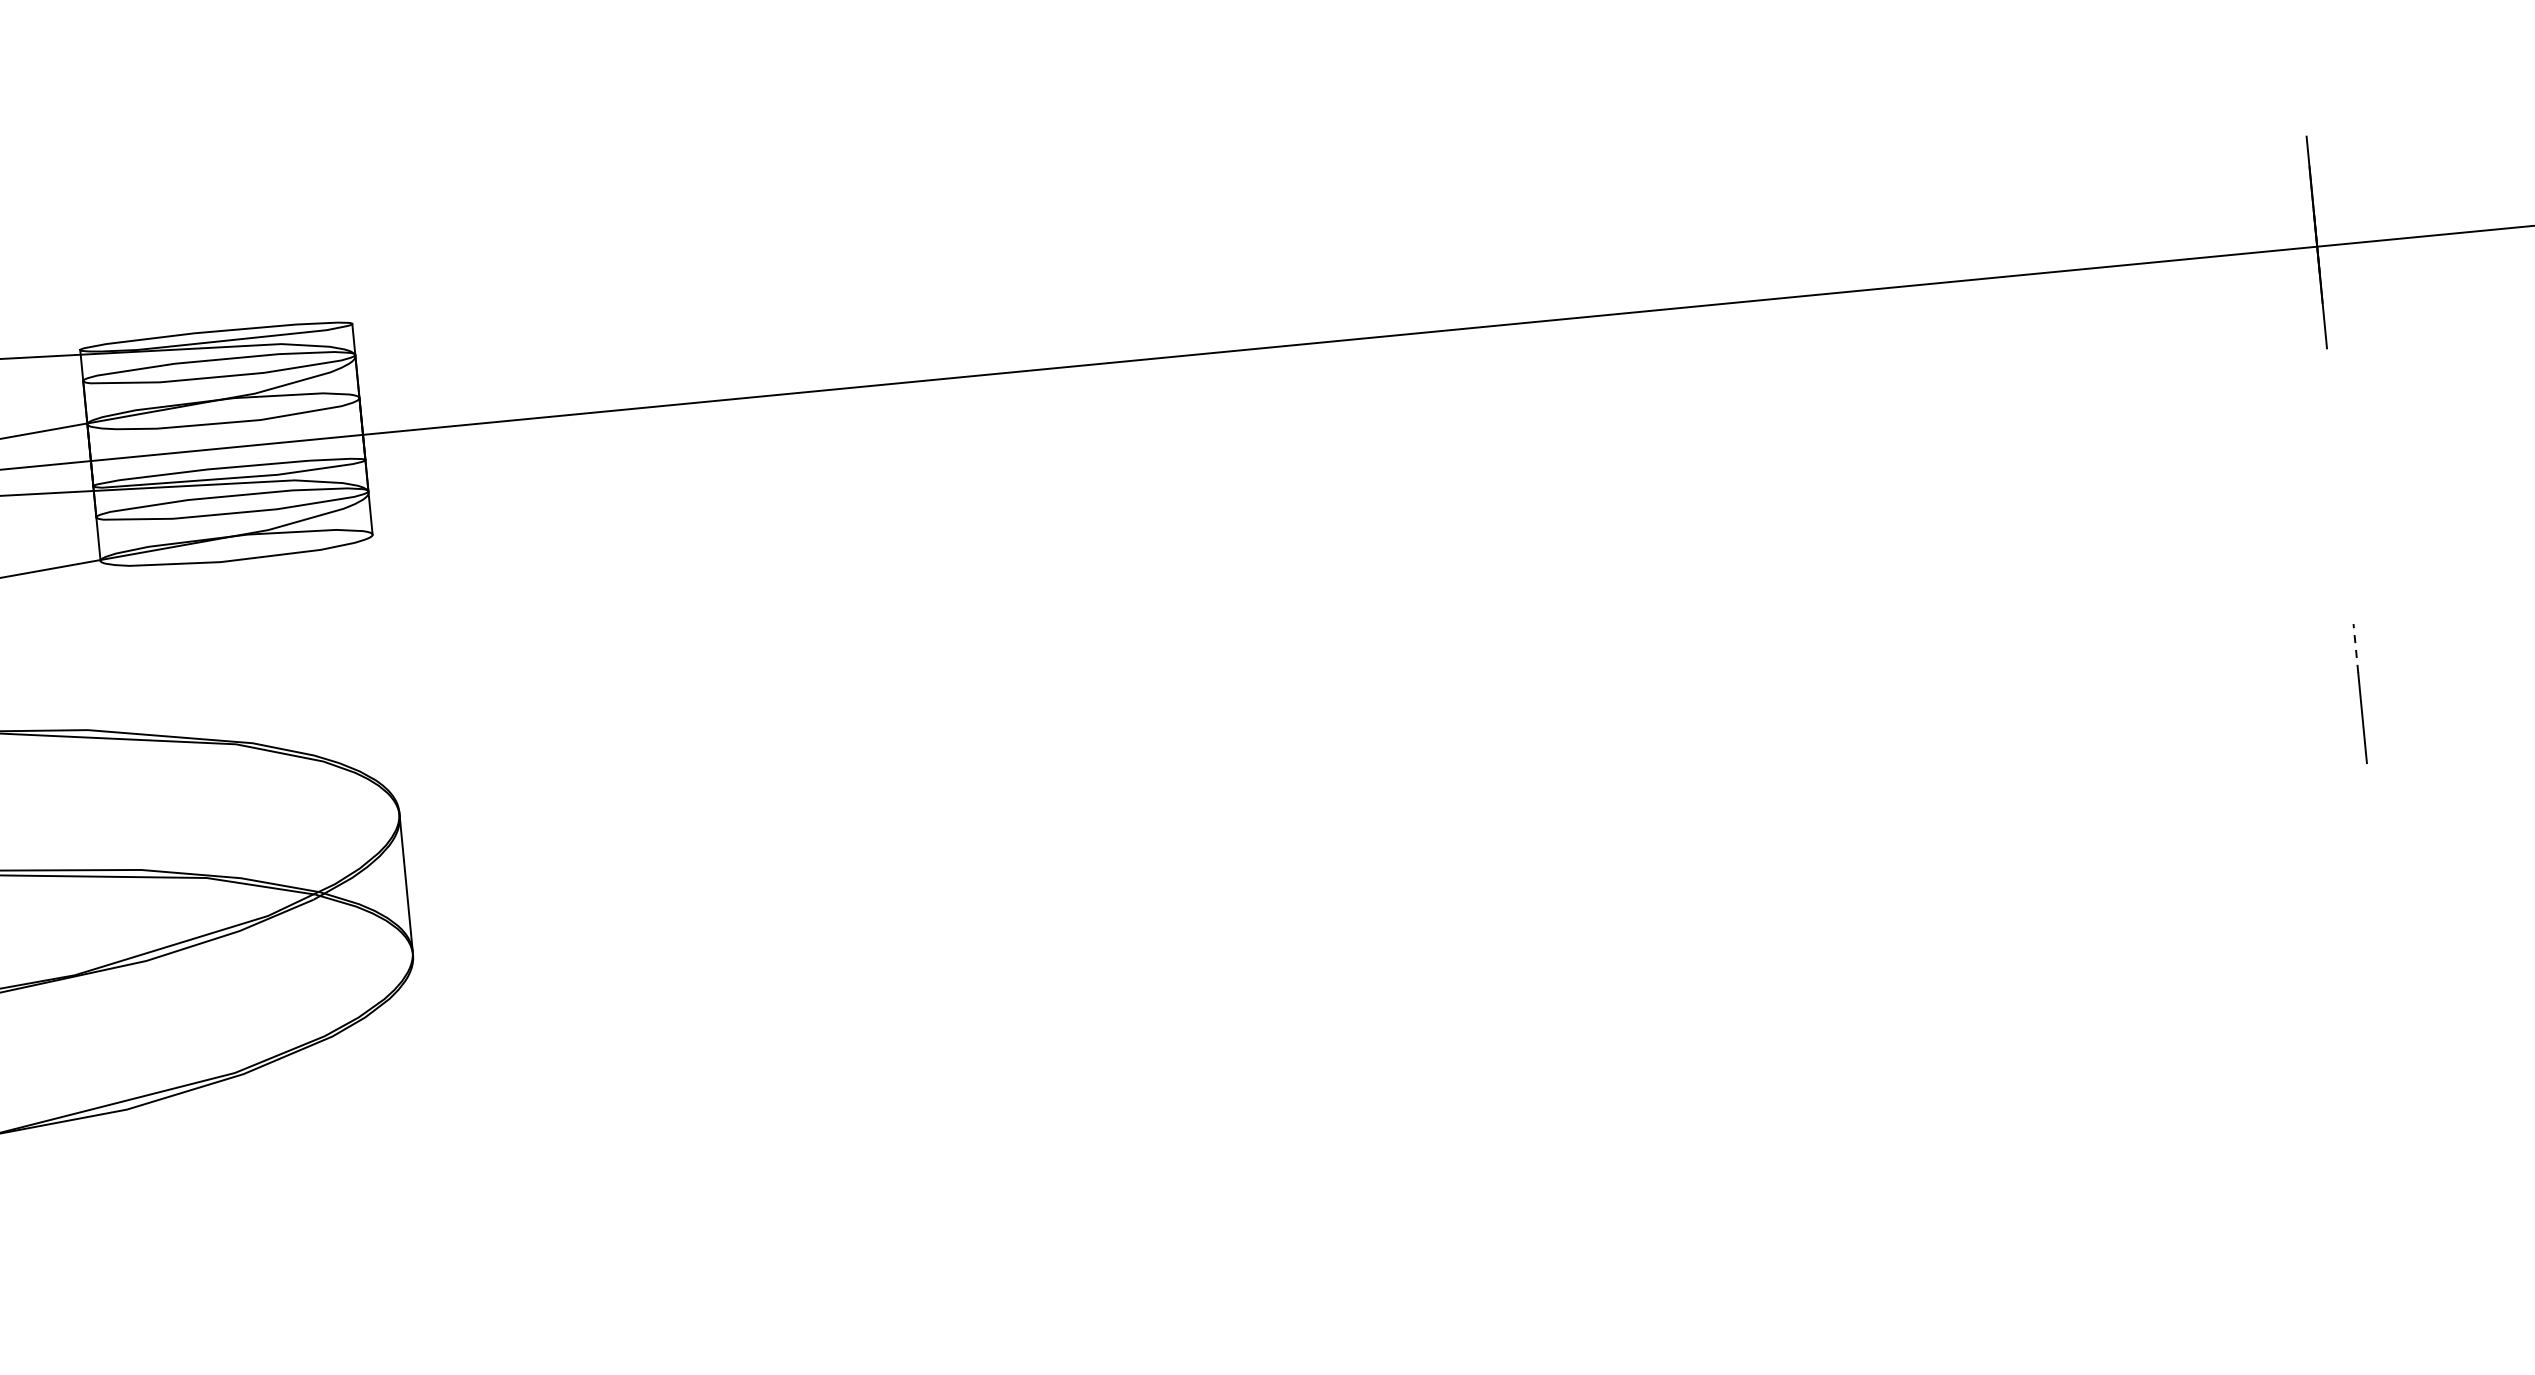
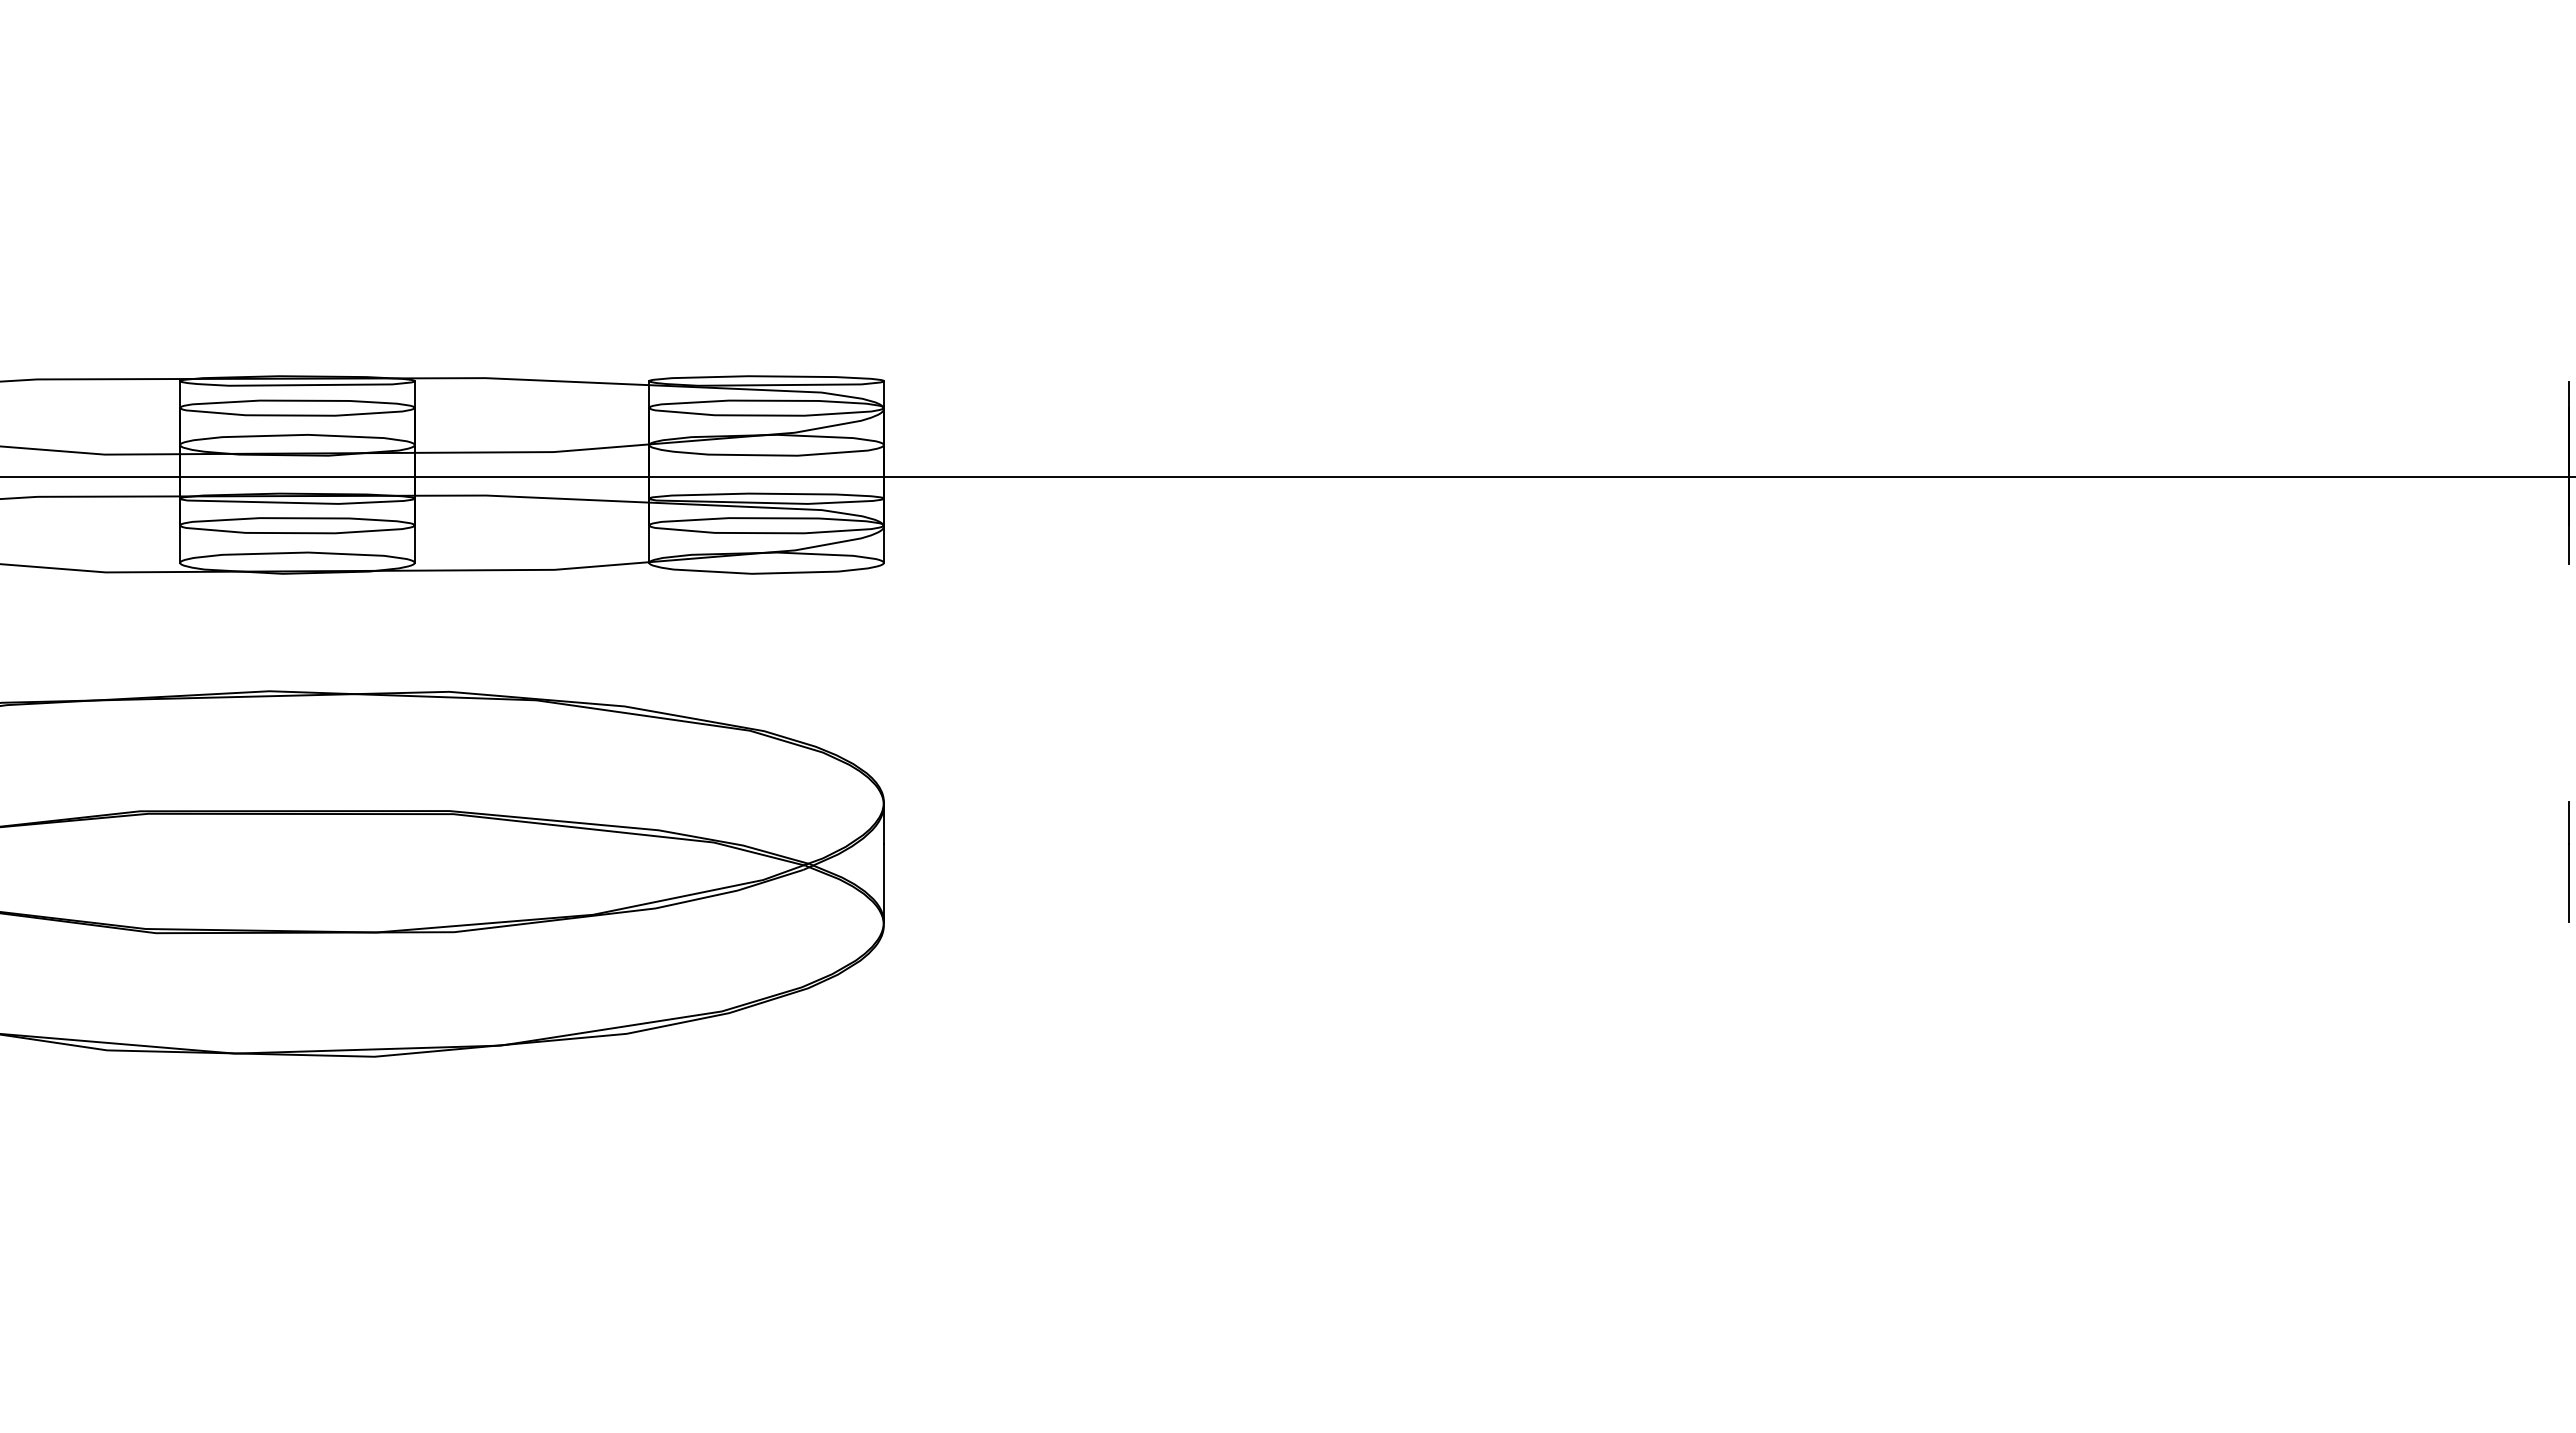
line: (2355, 647) -> (2568, 822), dashed -> solid

